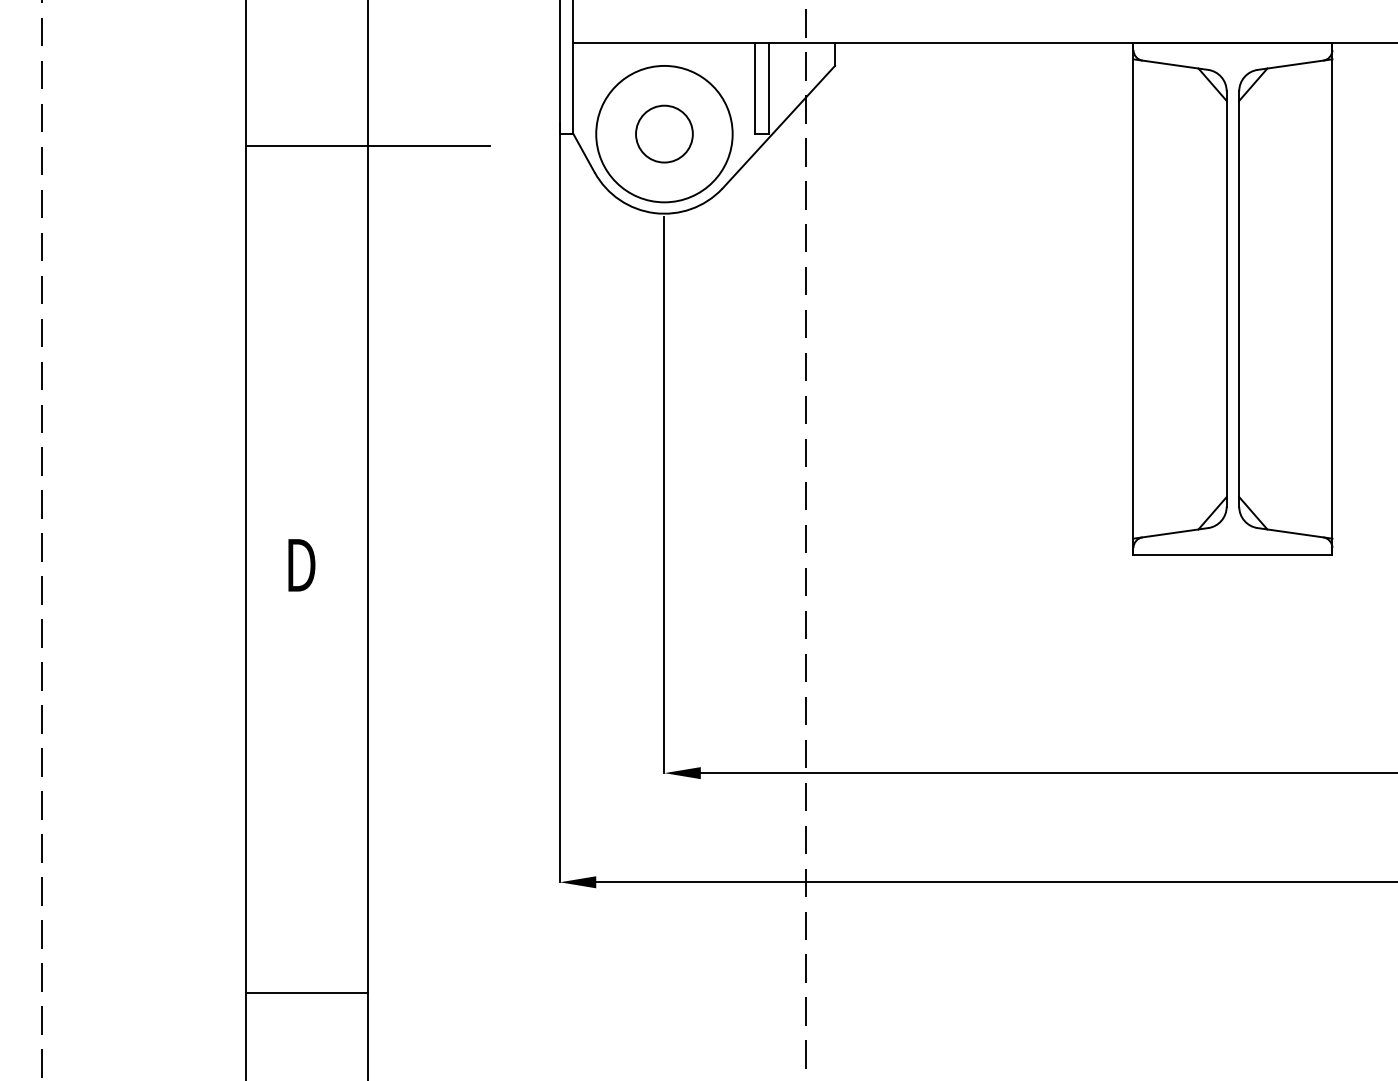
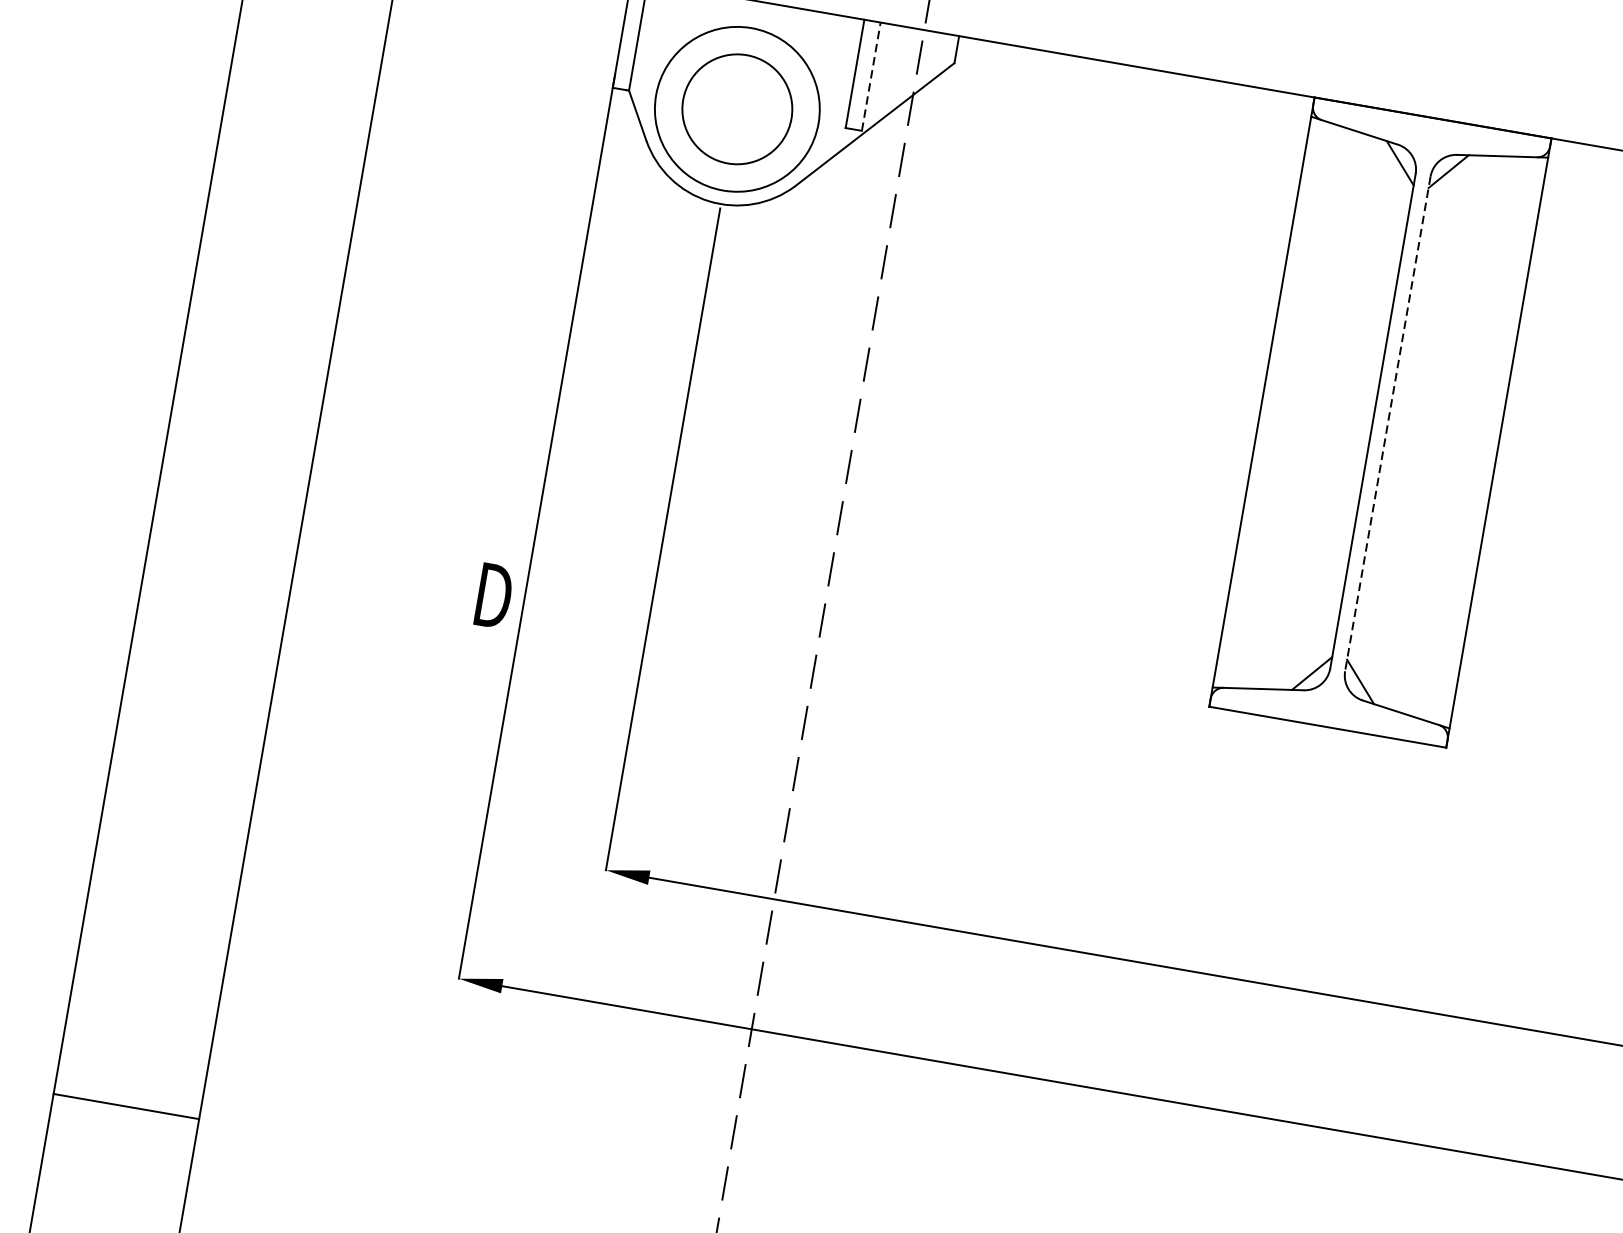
line: (769, 88) -> (871, 76), solid -> dashed
circle: (664, 133) -> (737, 108), size x1.6
line: (367, 146) -> (381, 62), removed
line: (1239, 299) -> (1388, 424), solid -> dashed
text: (301, 565) -> (493, 596), moved
line: (306, 993) -> (126, 1106), moved

